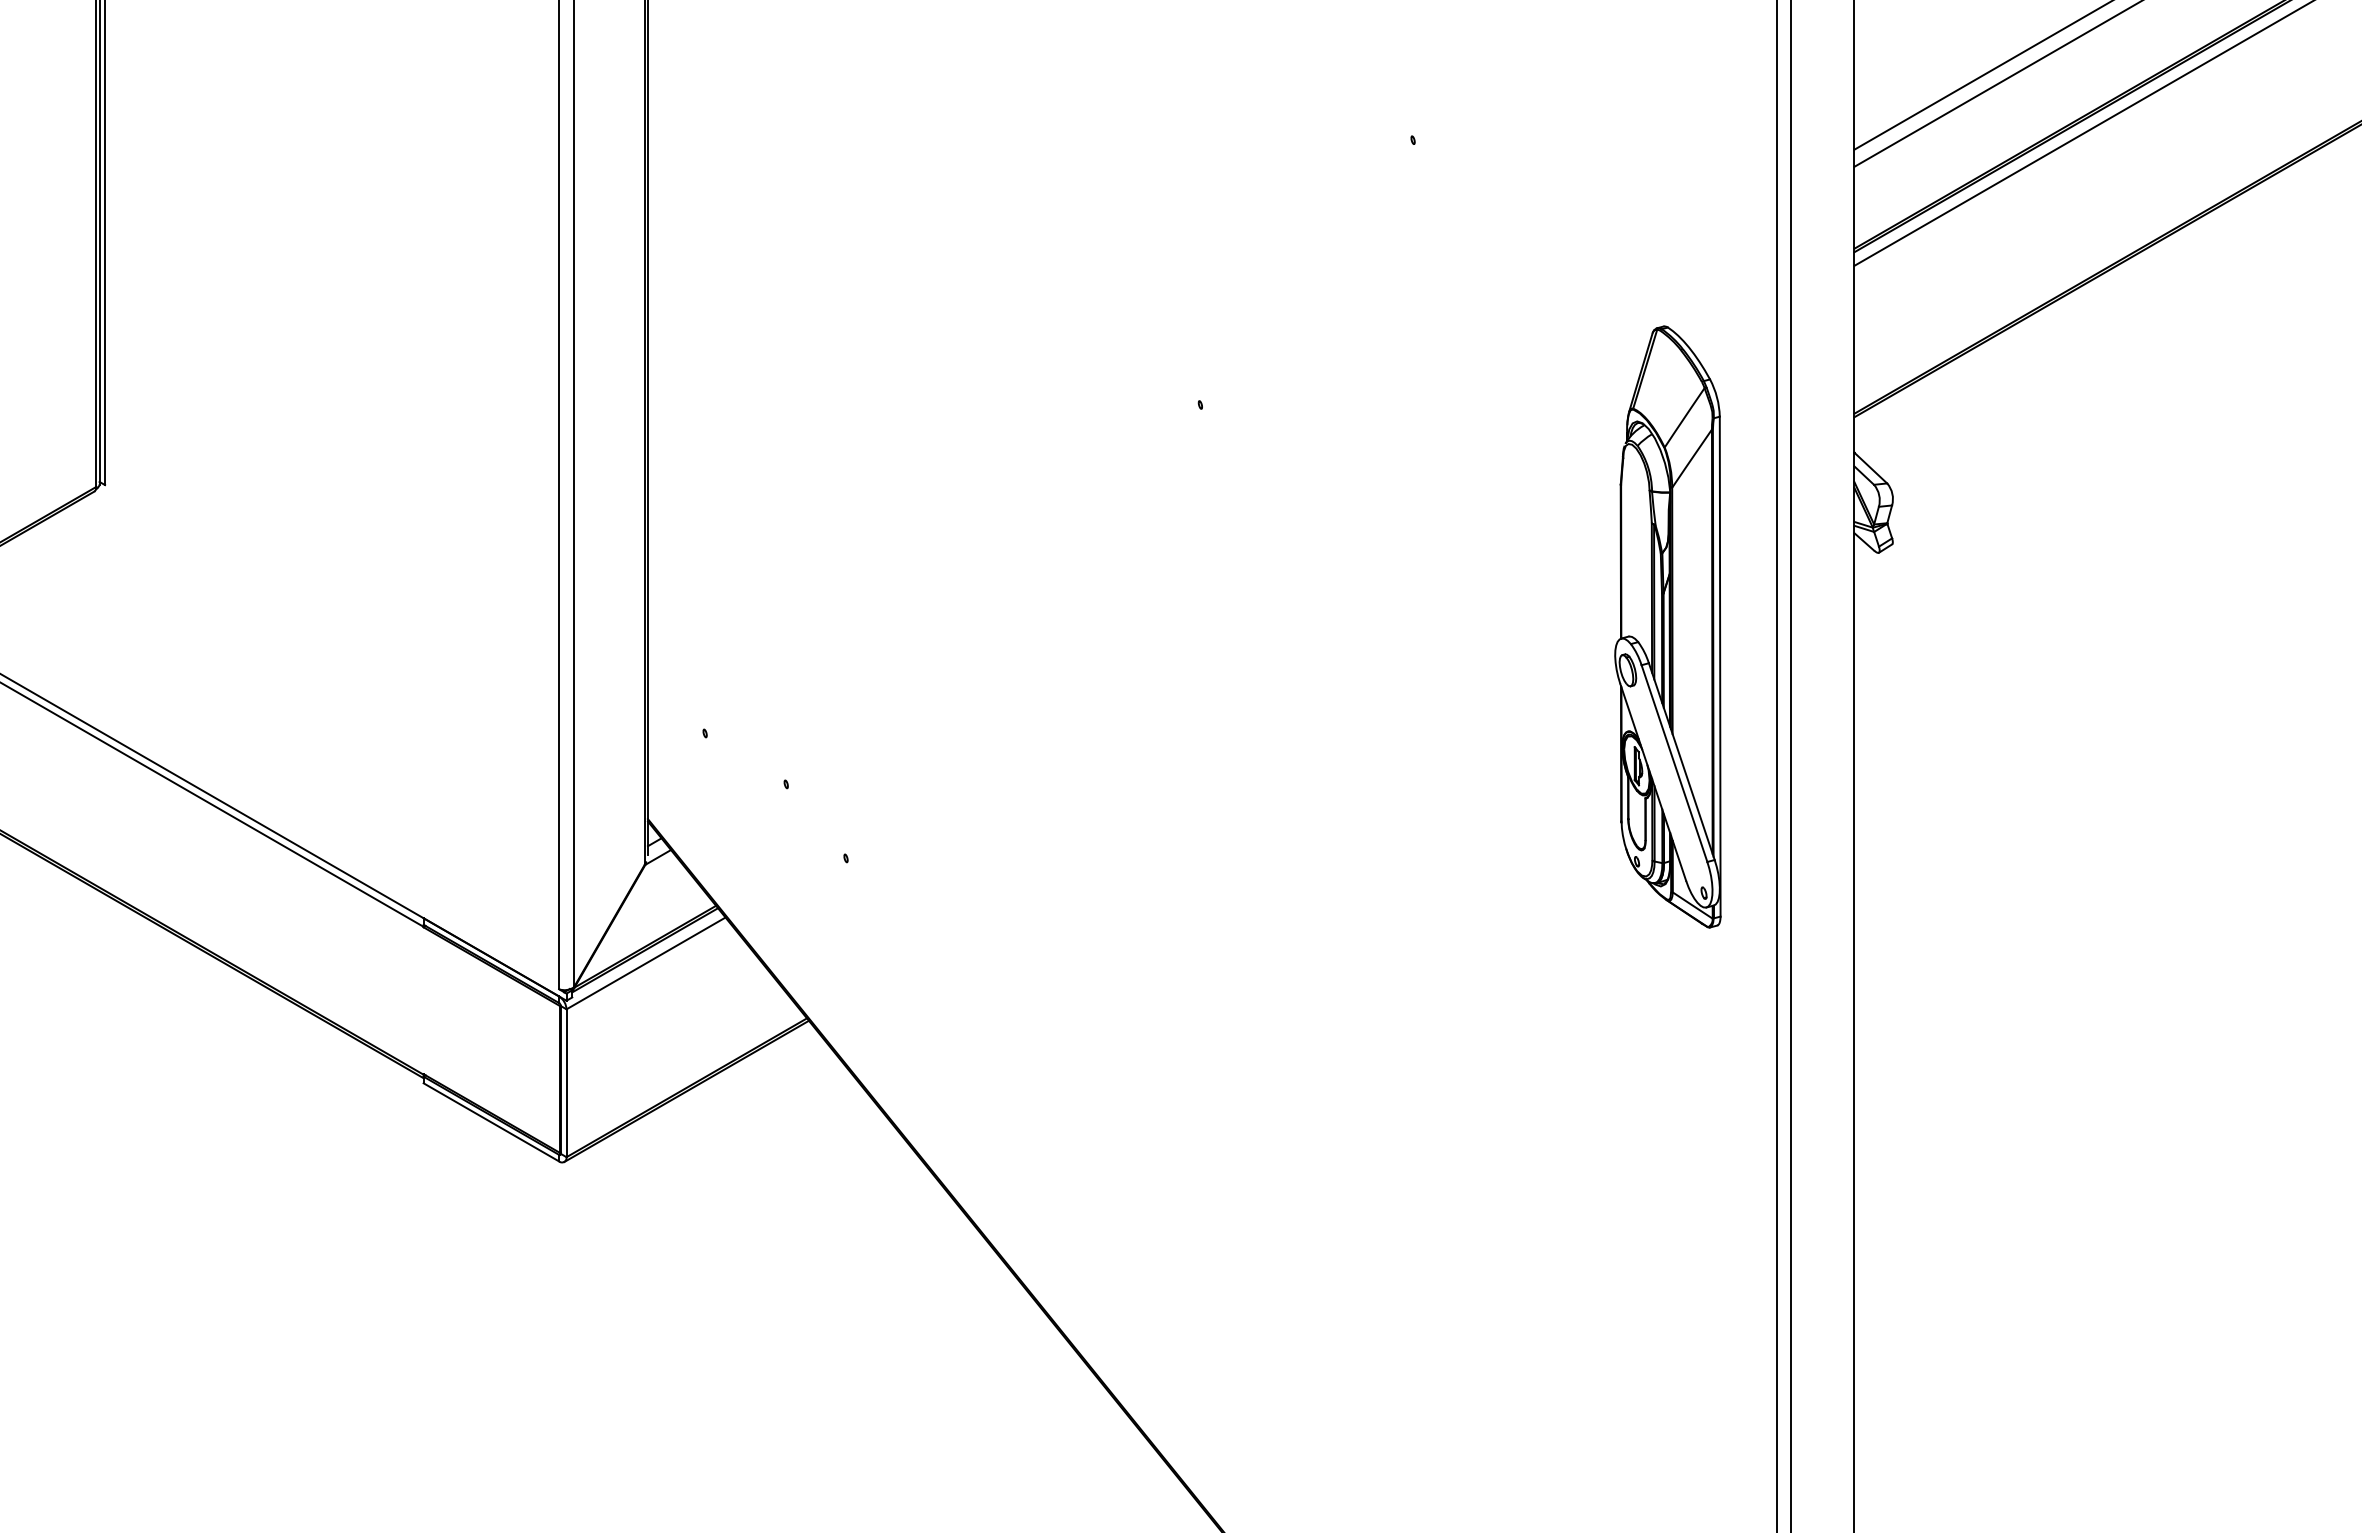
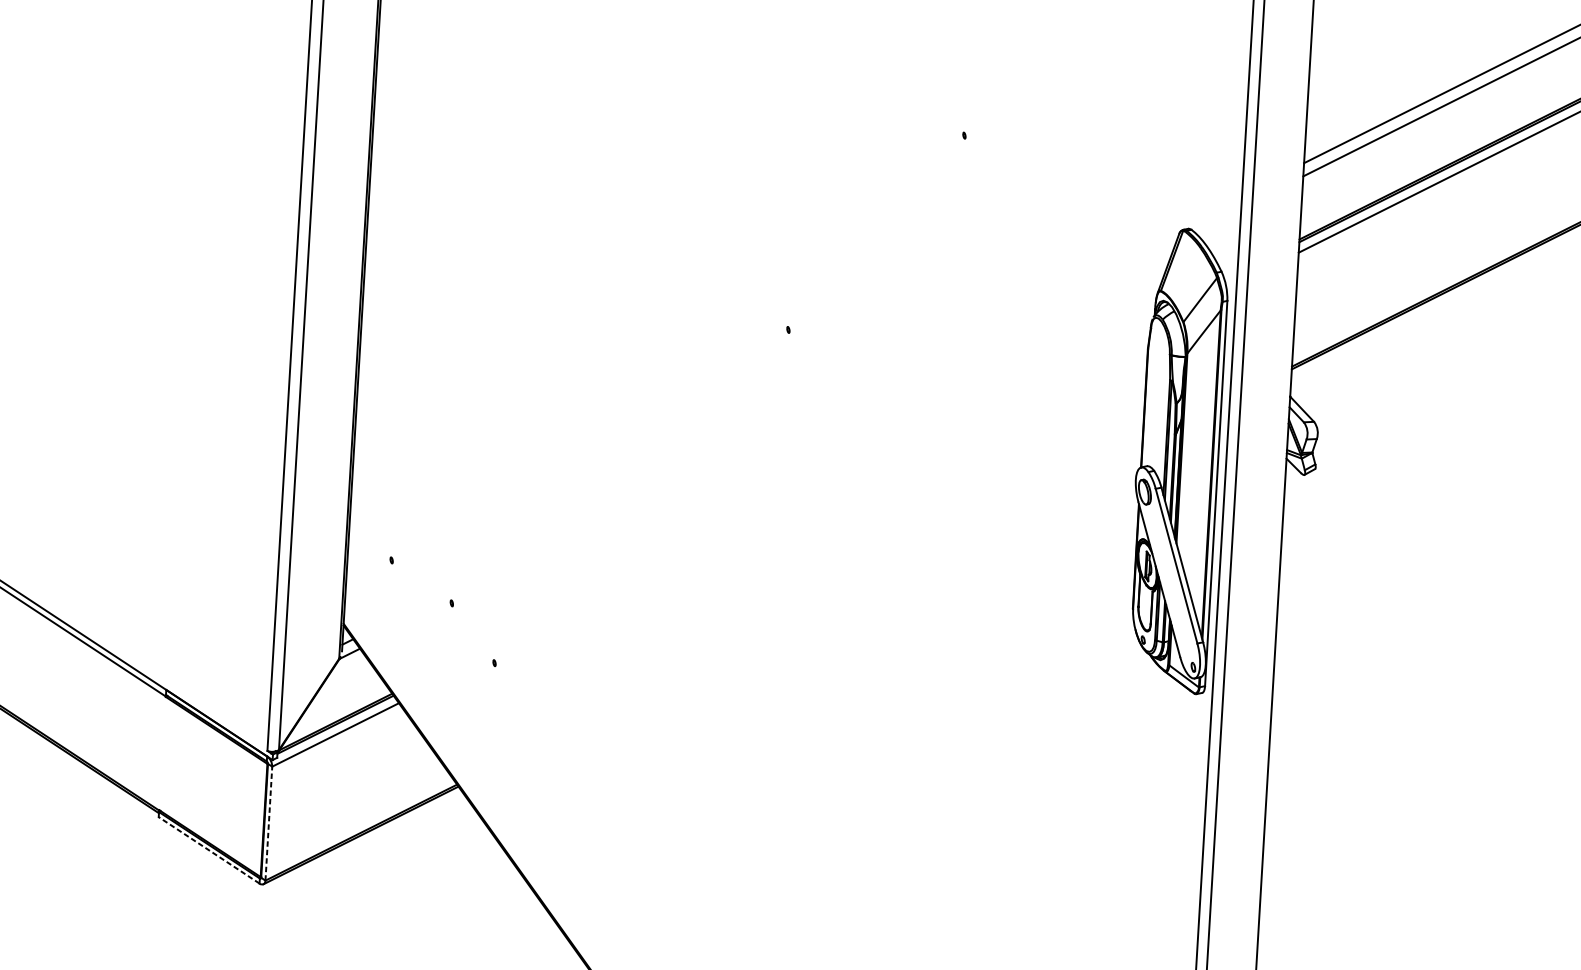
part: (1667, 626) -> (1177, 460), moved
line: (566, 1083) -> (268, 823), solid -> dashed
line: (490, 1122) -> (208, 850), solid -> dashed

